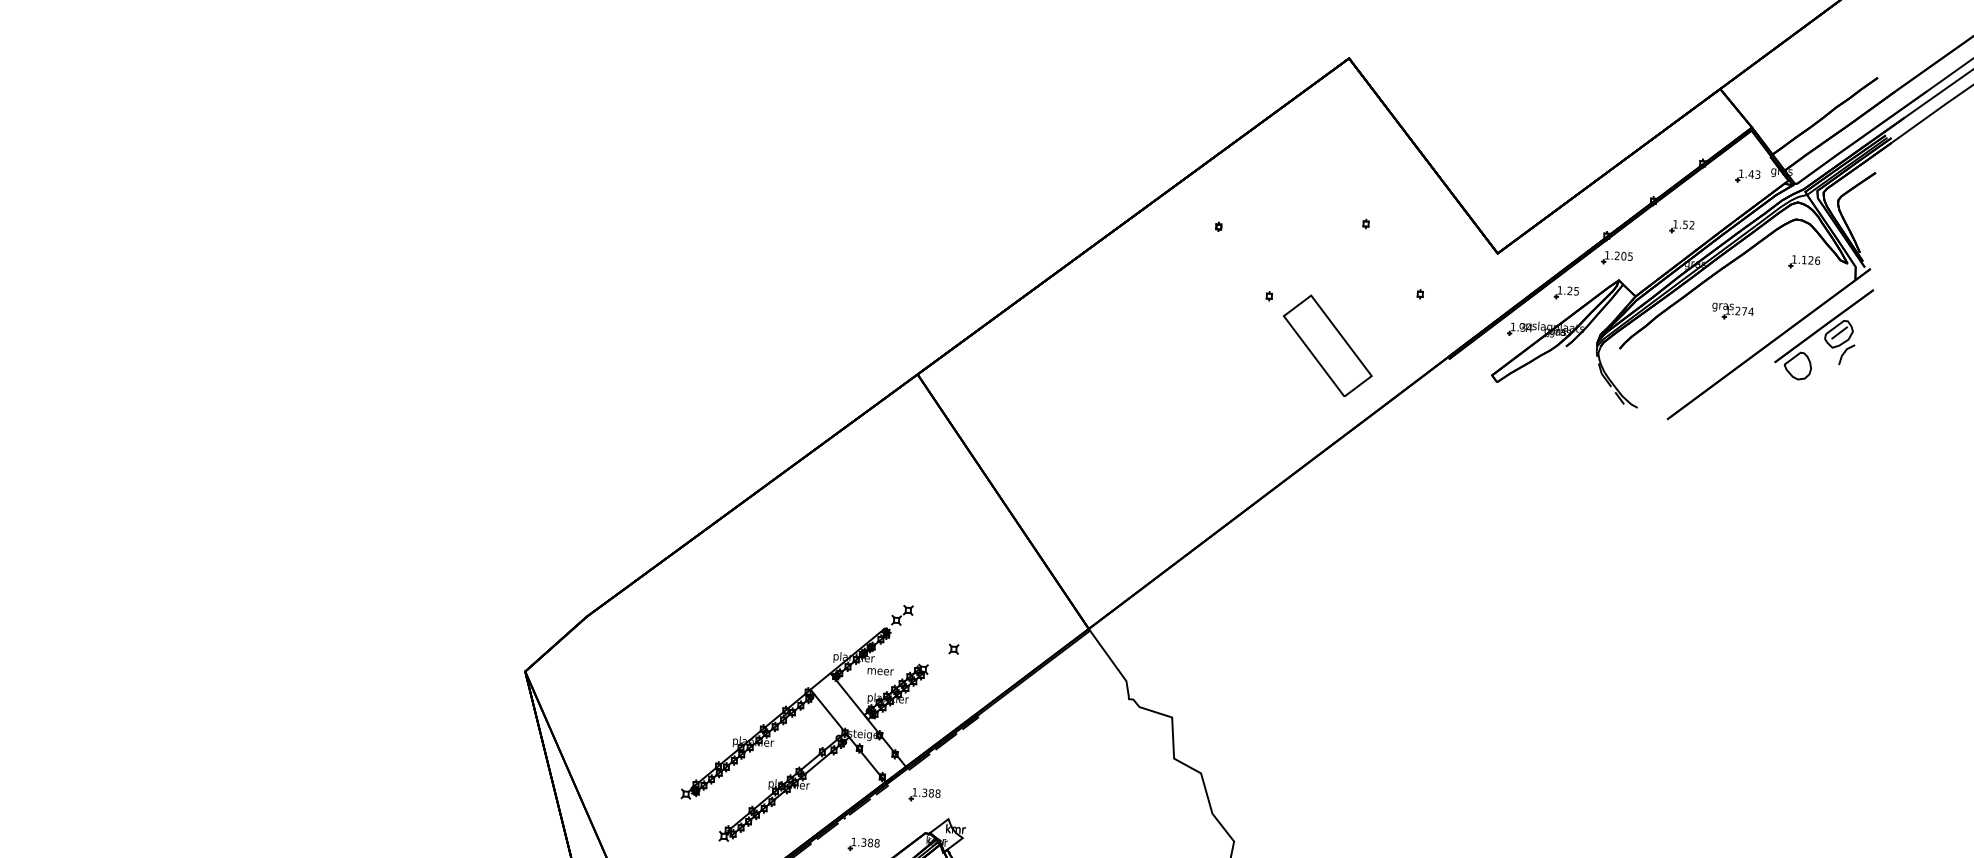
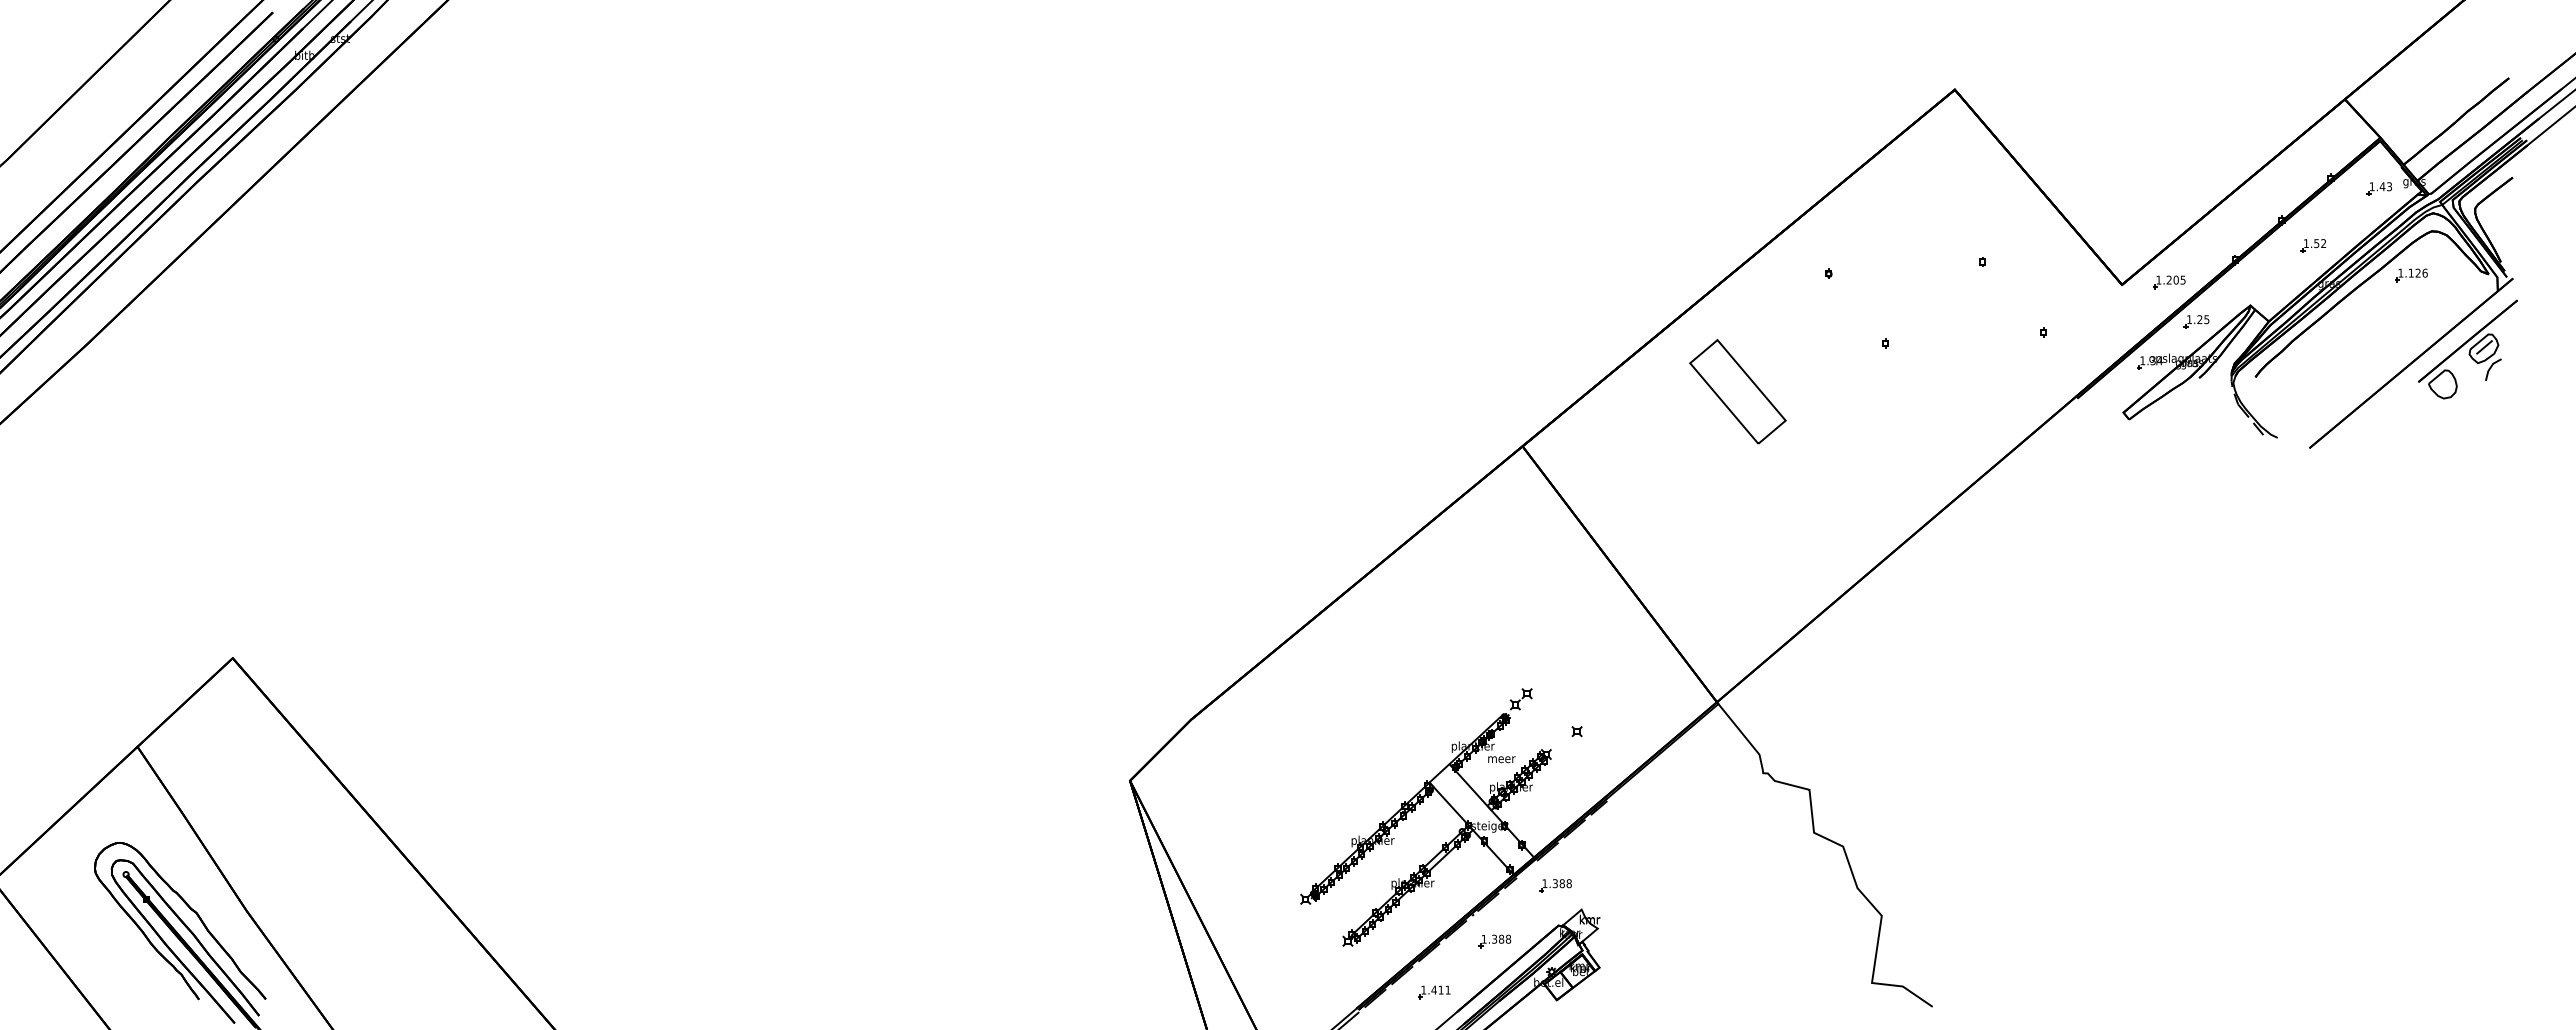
part: (1617, 258) -> (2169, 282), moved
part: (1804, 262) -> (2411, 275), moved
part: (1732, 311) -> (2371, 331), removed
part: (1327, 345) -> (1737, 391), moved

